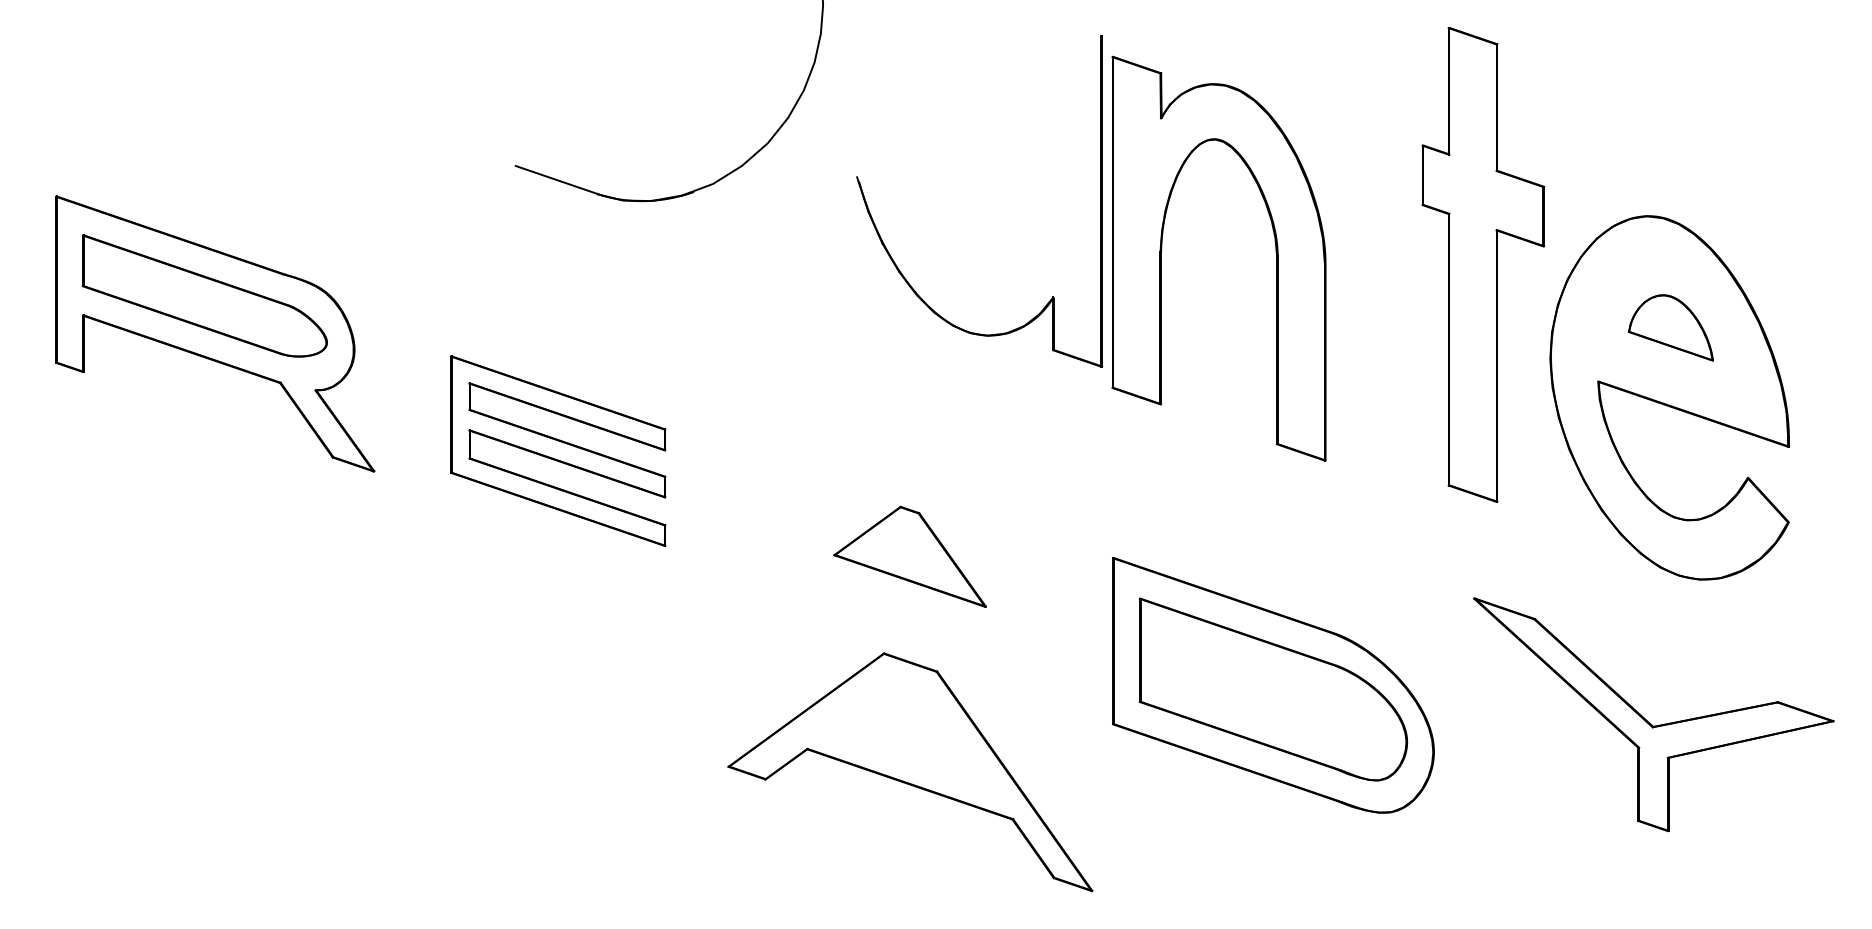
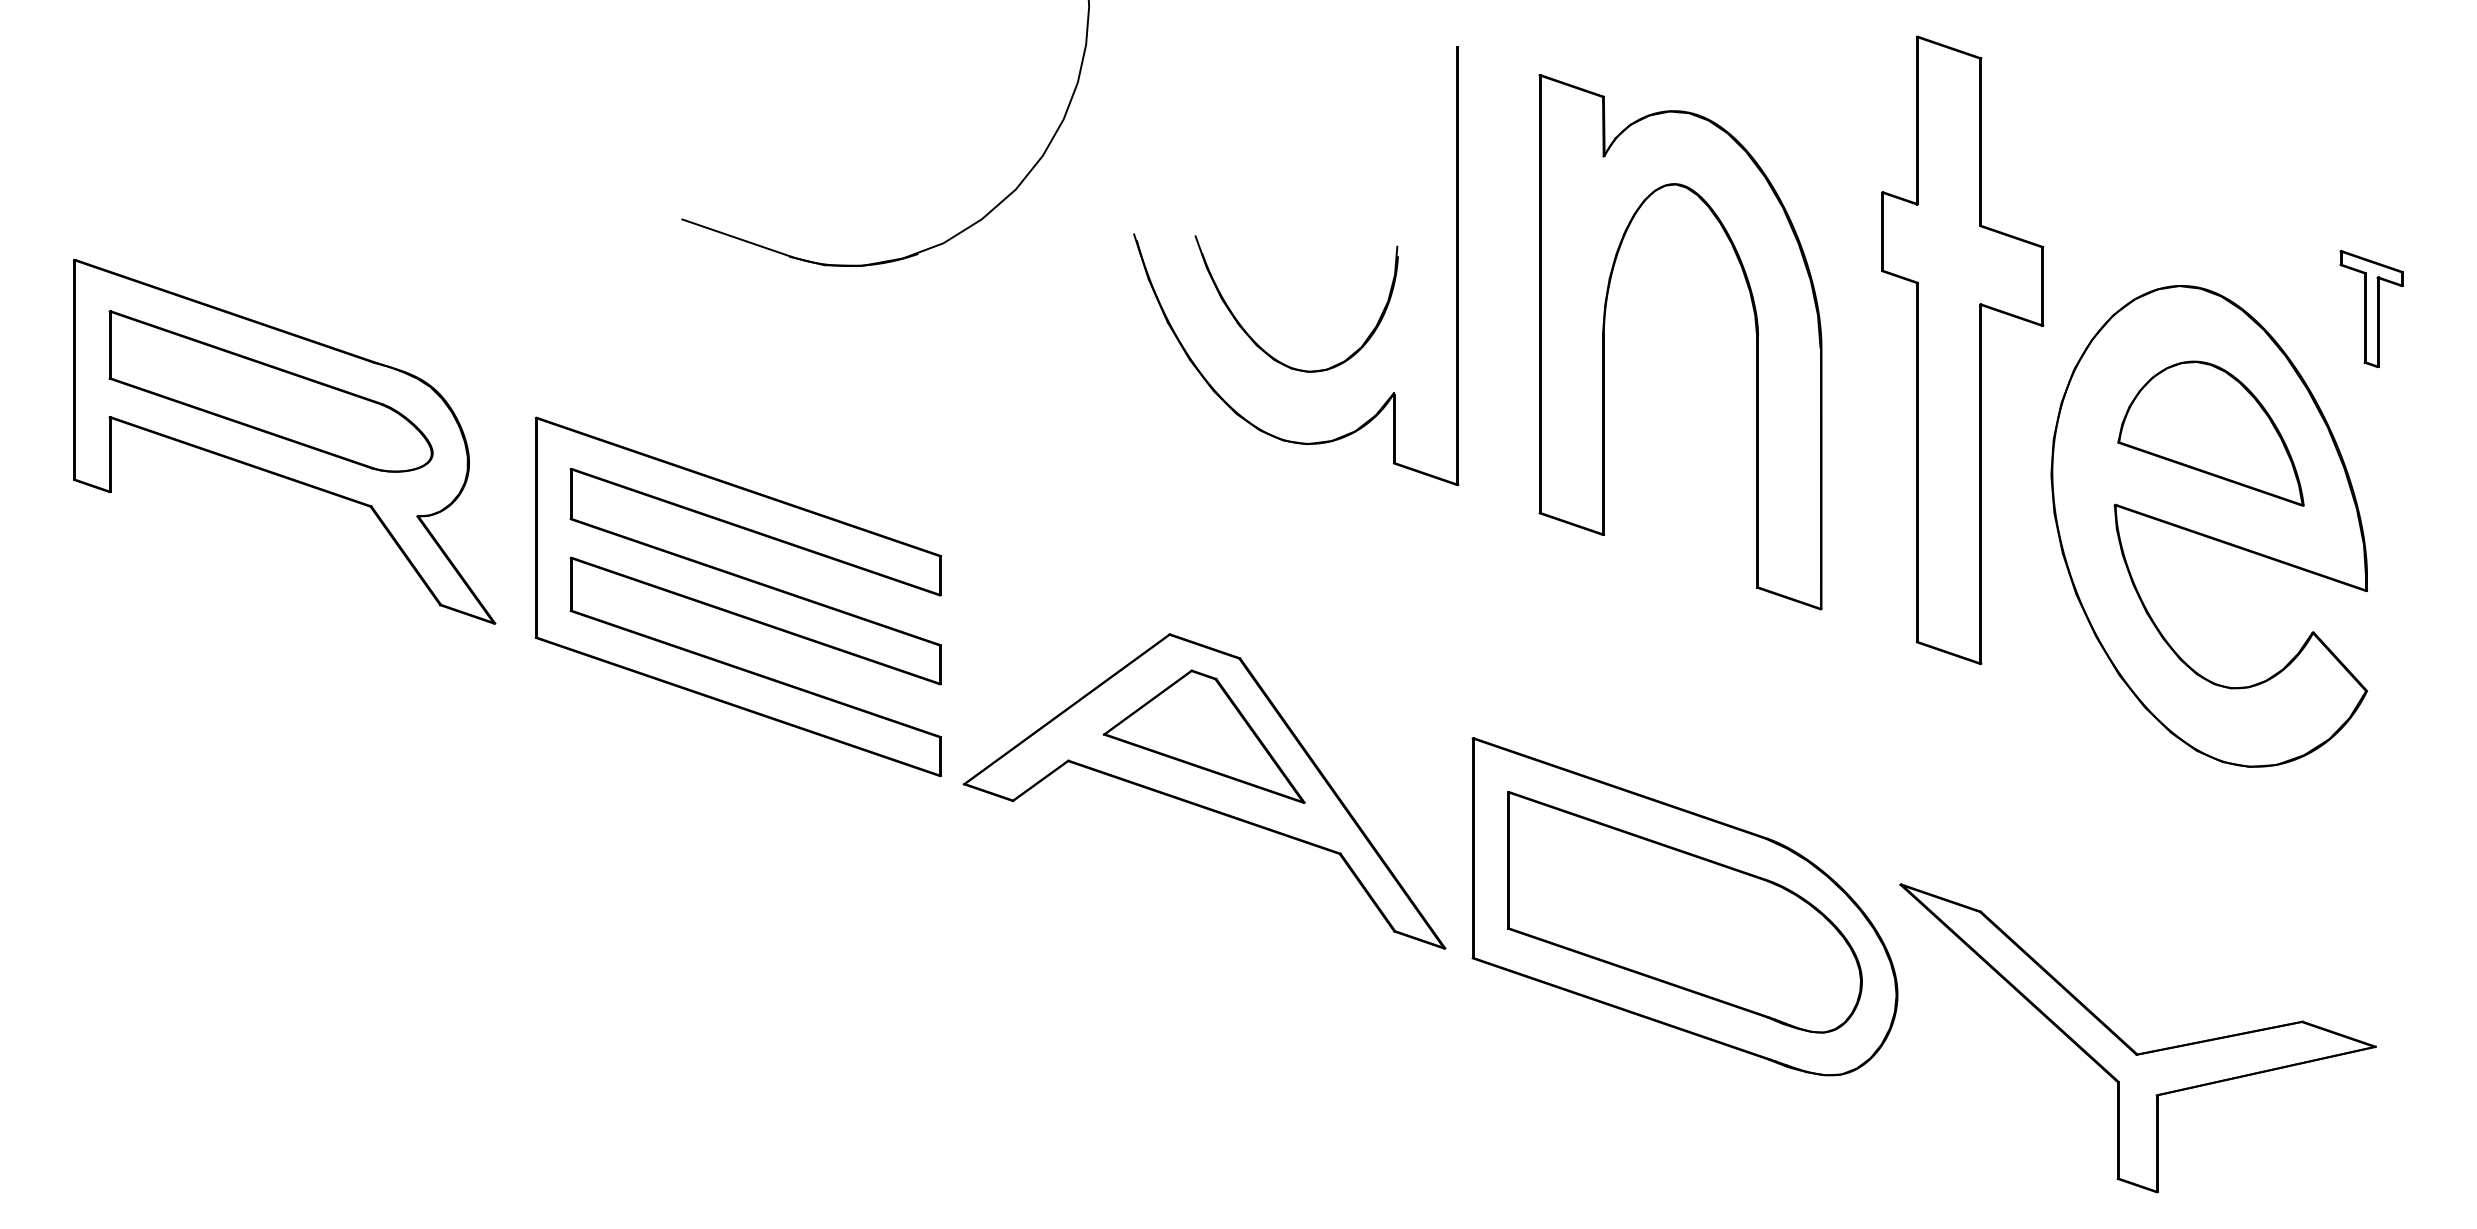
part: (1791, 233) -> (2370, 308), added
part: (1162, 251) -> (1605, 332), moved
part: (950, 259) -> (1257, 343), added
part: (1670, 327) -> (2210, 433), size x1.67
part: (558, 450) -> (738, 595), size x1.43
part: (1647, 720) -> (2129, 1045), moved
part: (910, 772) -> (1204, 791), moved

